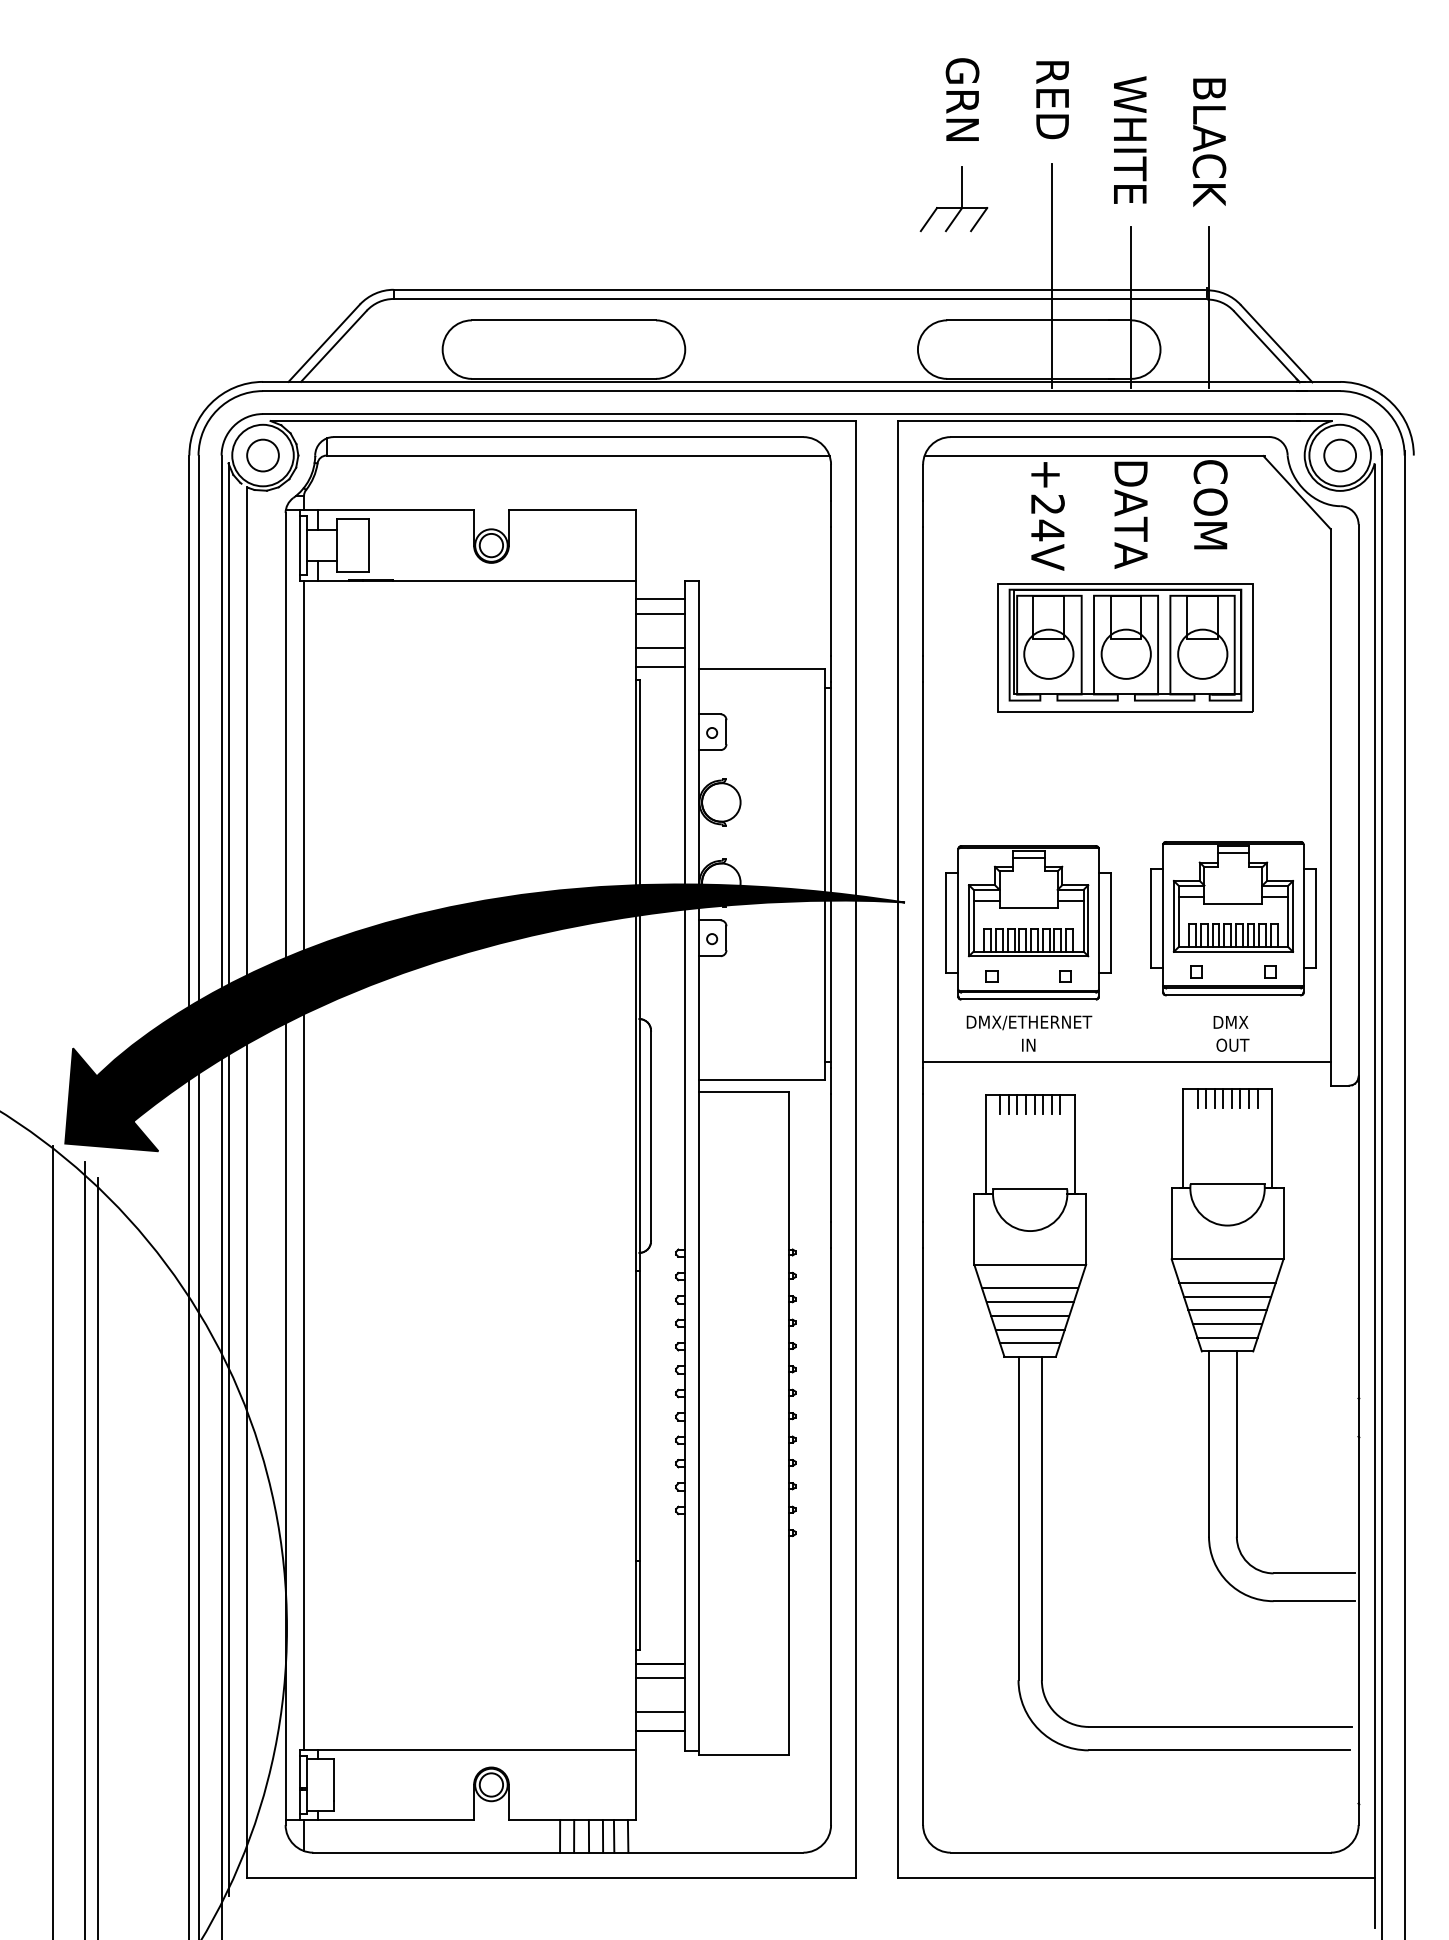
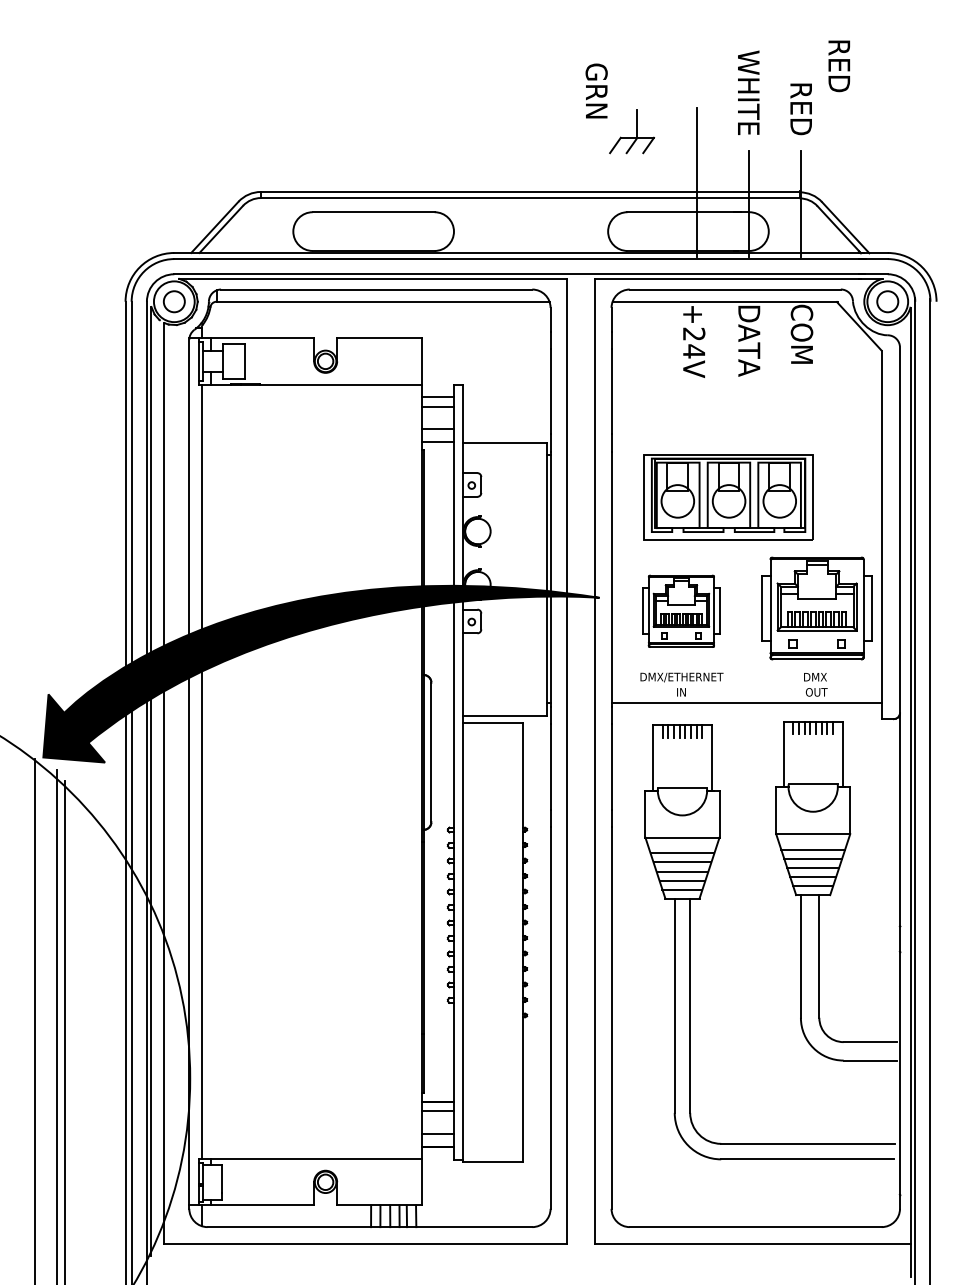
text: (962, 98) -> (596, 90), moved
text: (1051, 100) -> (838, 66), moved
text: (1209, 142) -> (801, 94), BLACK -> RED
part: (1125, 648) -> (728, 497), moved
part: (1028, 923) -> (681, 611), size x0.7

